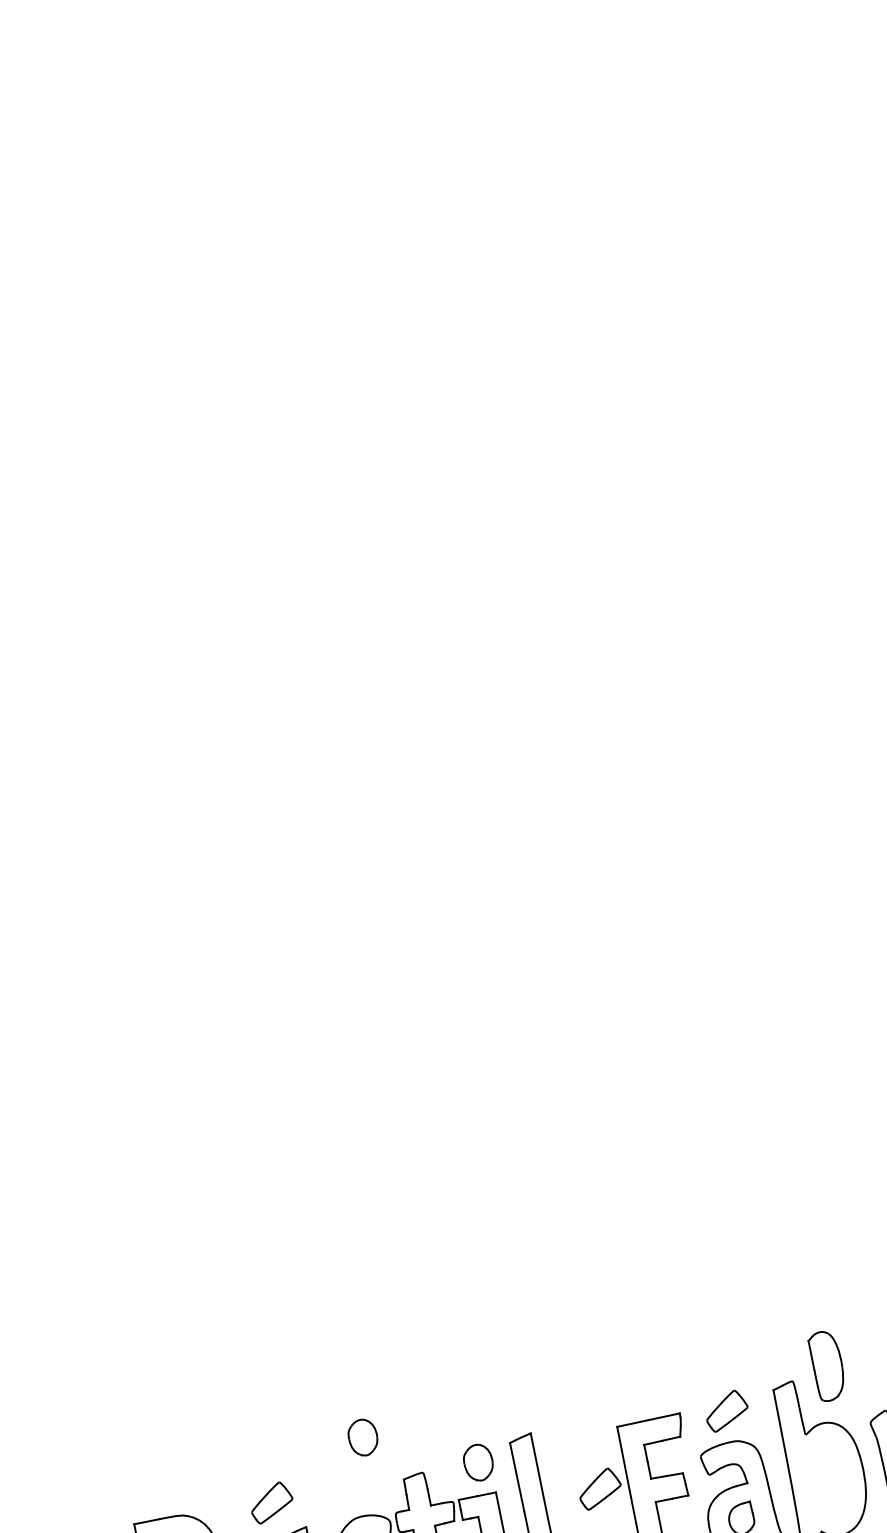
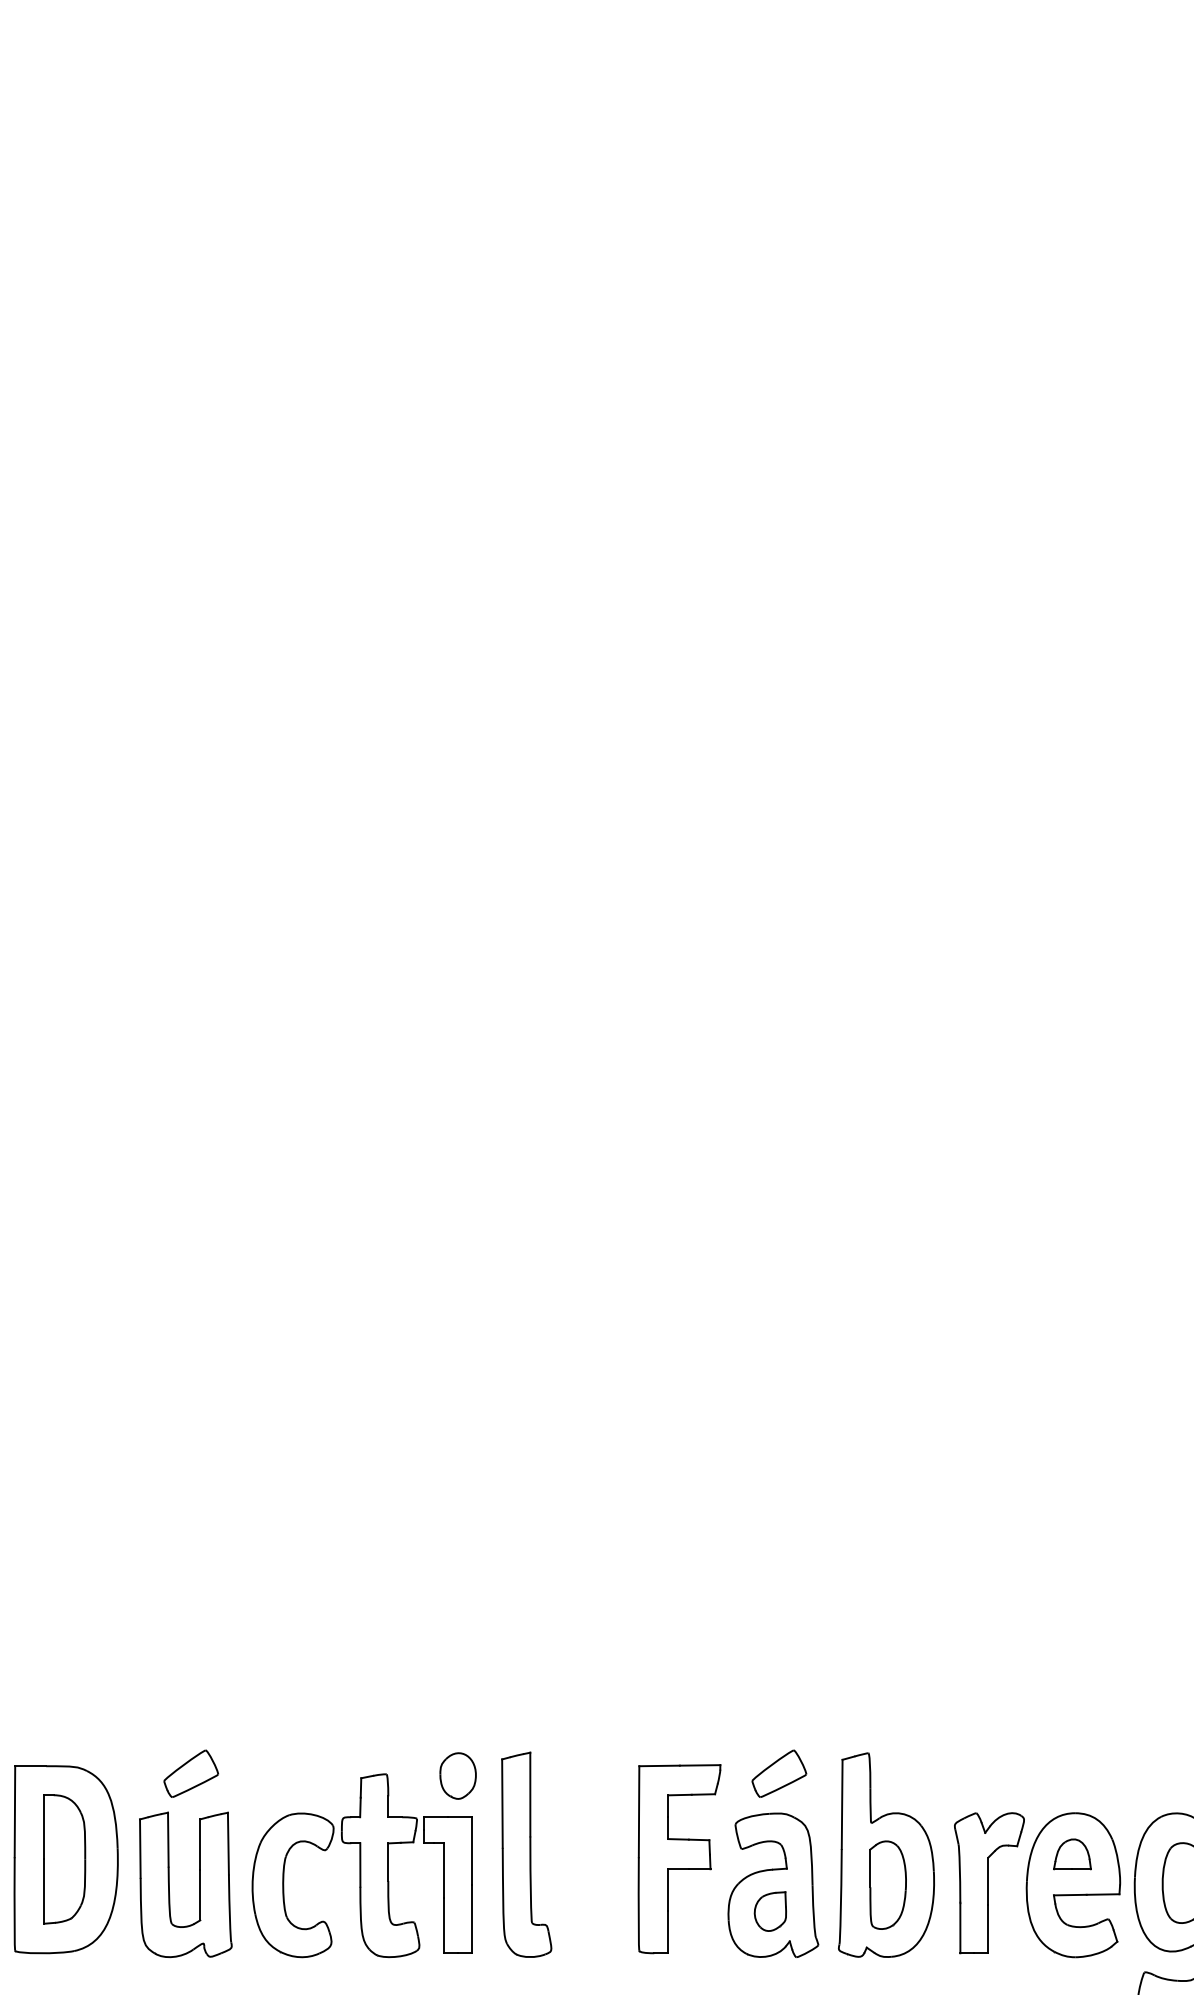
part: (827, 1365) -> (887, 1884), moved
part: (362, 1437) -> (320, 1715), removed
part: (600, 1488) -> (602, 1838), removed

